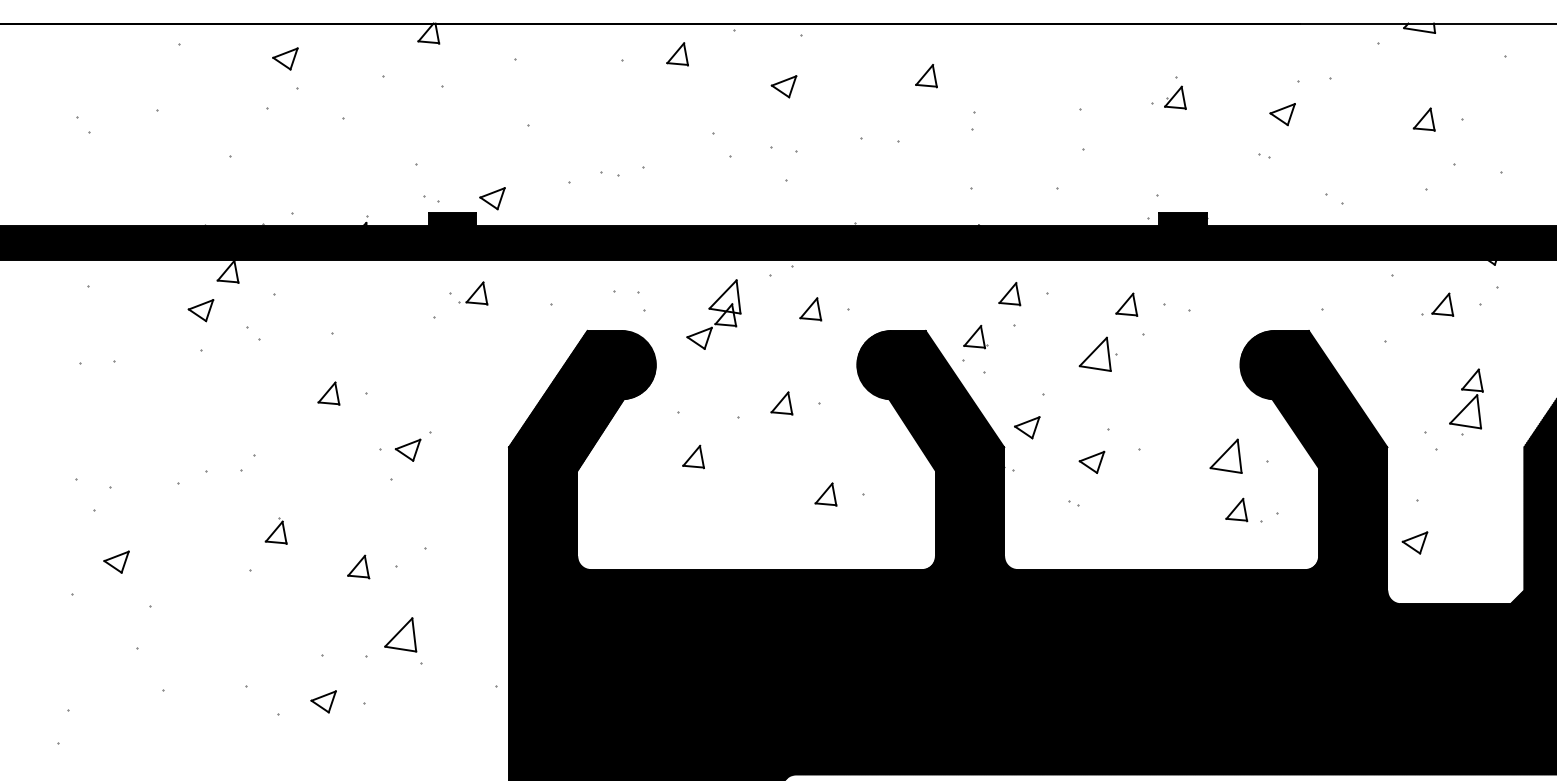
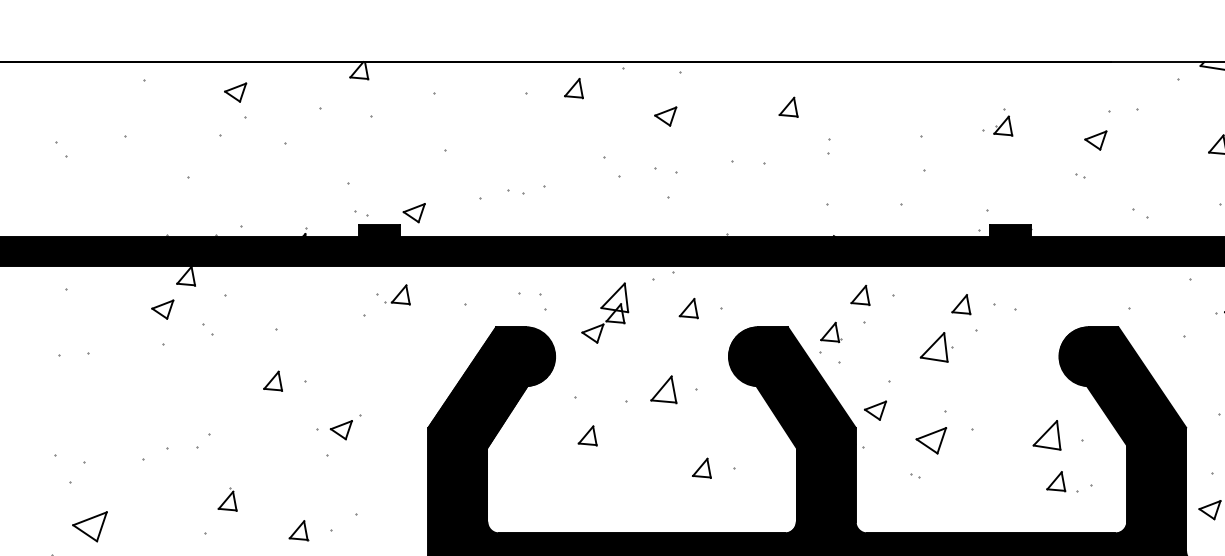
part: (781, 403) -> (663, 389), size x1.4
part: (1091, 461) -> (930, 439), size x1.4
part: (116, 561) -> (89, 526), size x1.6

